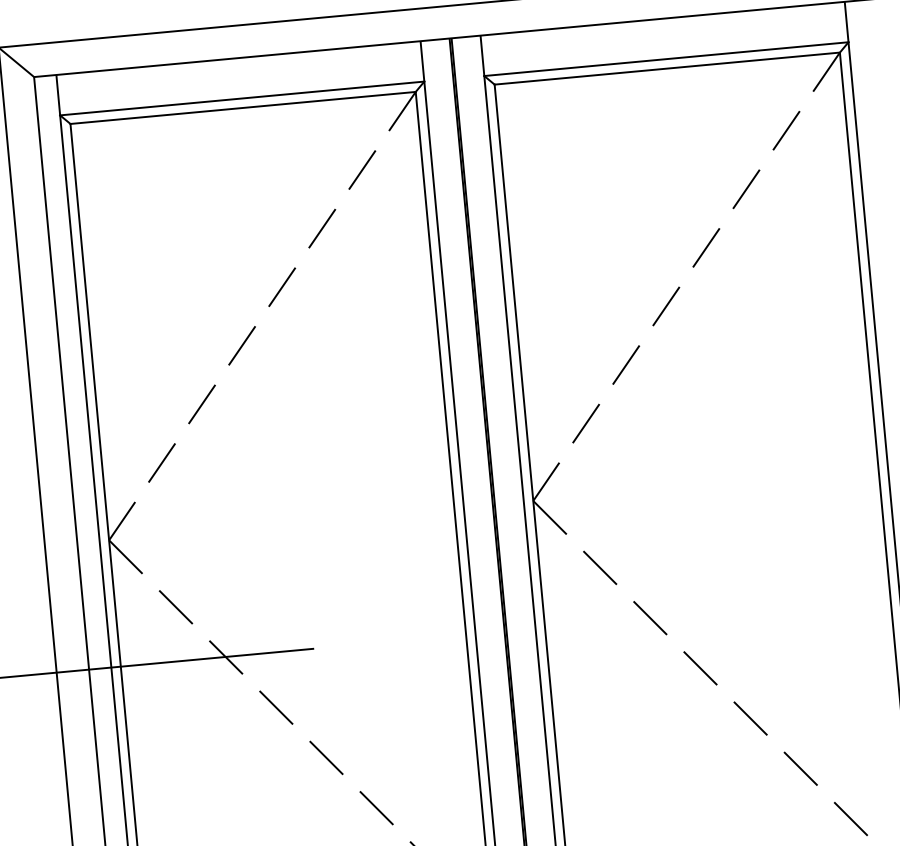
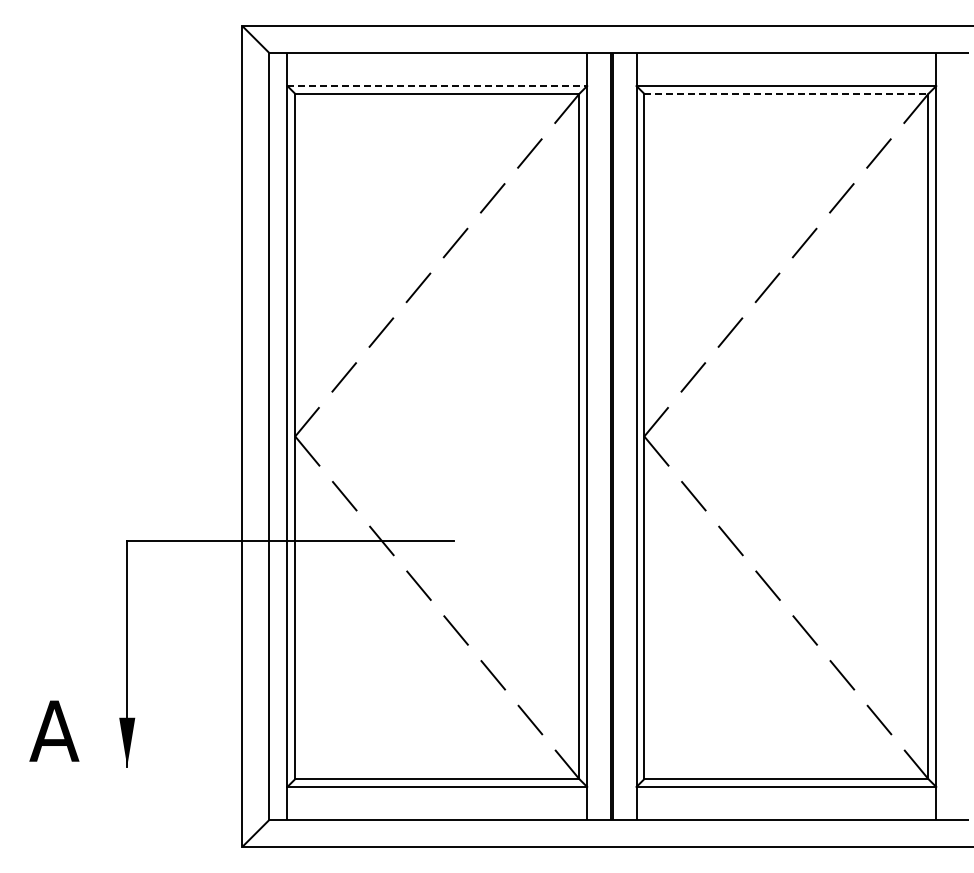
line: (667, 68) -> (786, 93), solid -> dashed
line: (242, 99) -> (437, 86), solid -> dashed

